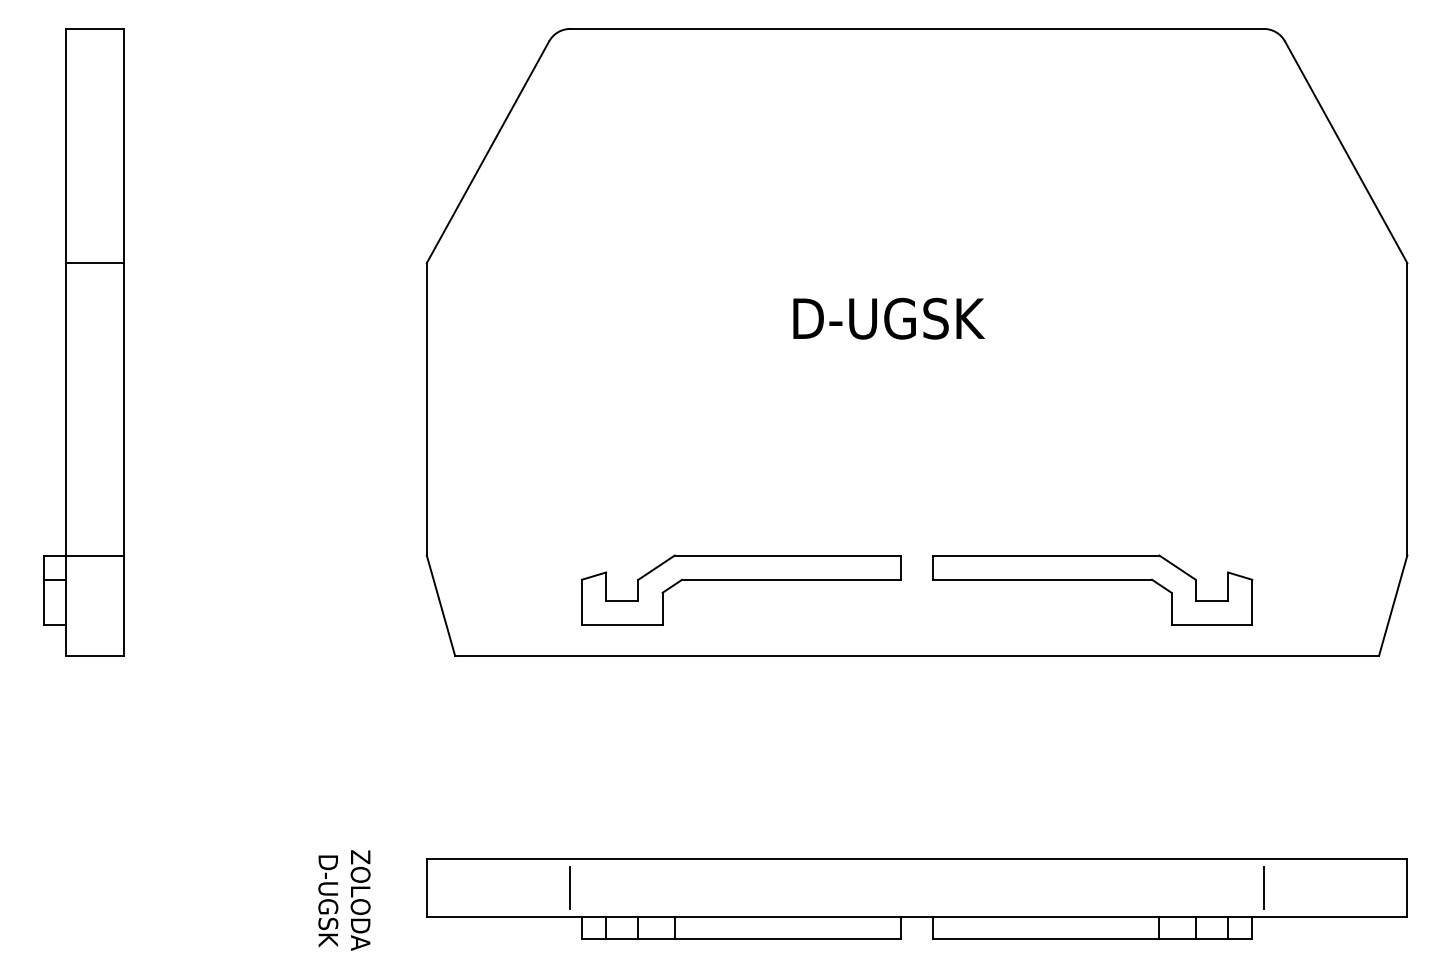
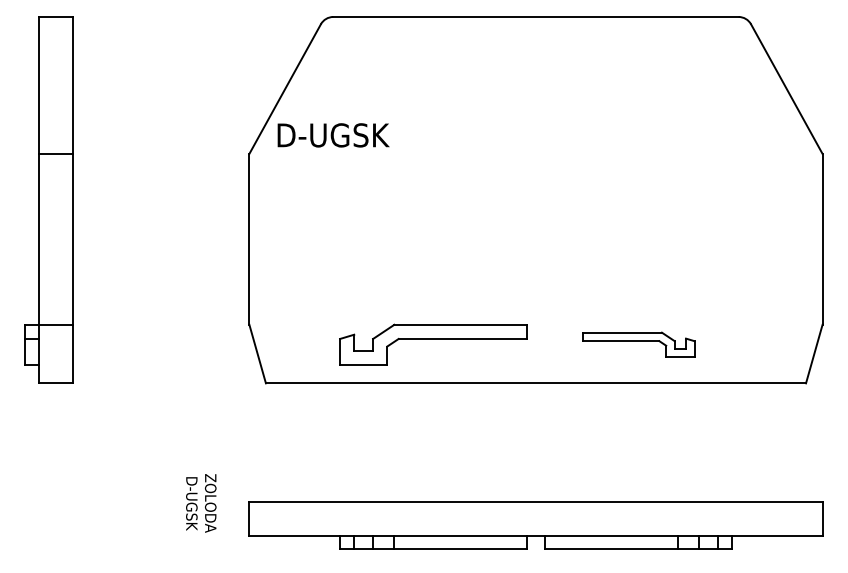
text: (888, 318) -> (333, 135), moved
part: (1092, 589) -> (638, 344), size x0.6
line: (570, 886) -> (333, 518), removed
line: (1263, 886) -> (738, 518), removed
text: (344, 900) -> (201, 503), moved

